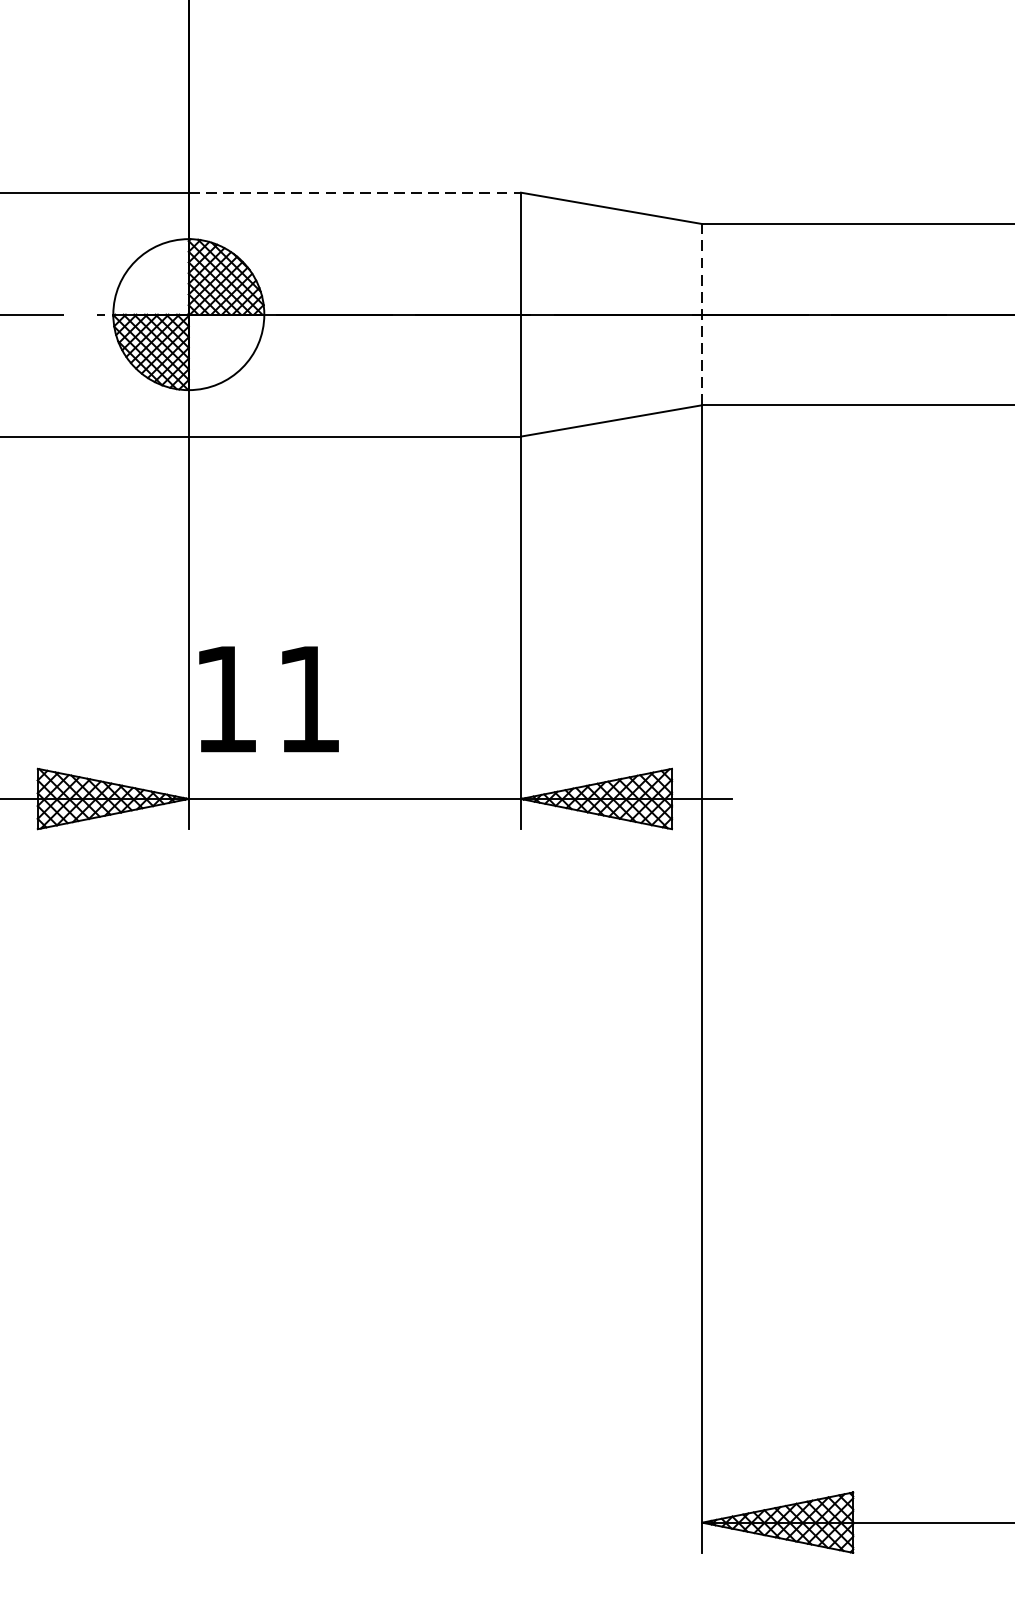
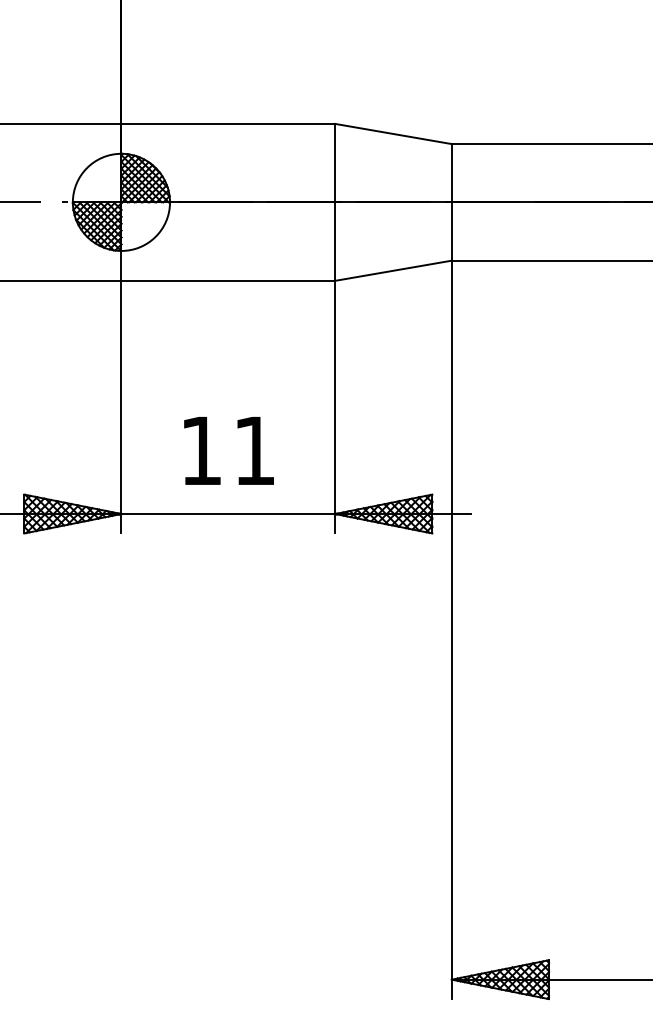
line: (355, 192) -> (228, 123), dashed -> solid
line: (701, 313) -> (451, 201), dashed -> solid
text: (268, 698) -> (228, 450), moved

